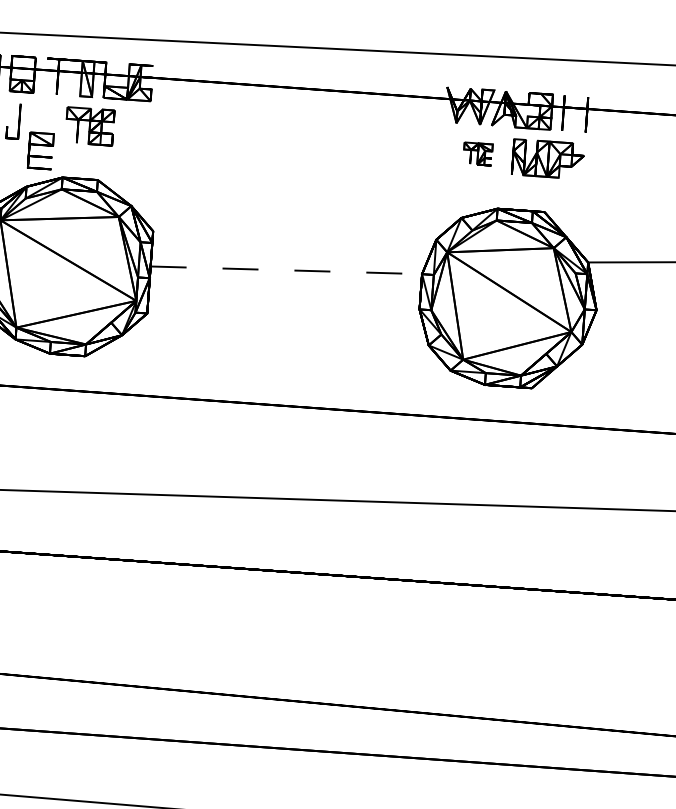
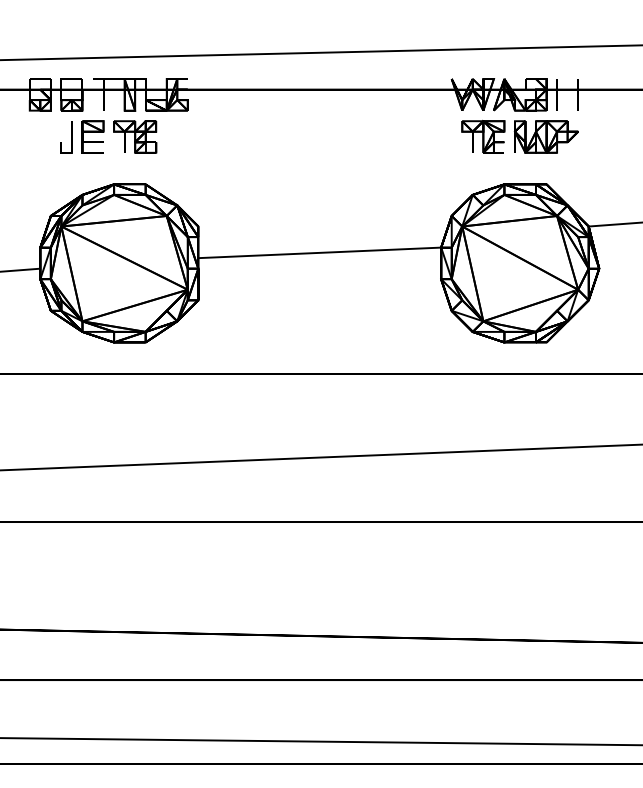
part: (40, 150) -> (92, 136), moved
part: (478, 153) -> (483, 136), size x1.67
line: (286, 269) -> (319, 252), dashed -> solid

